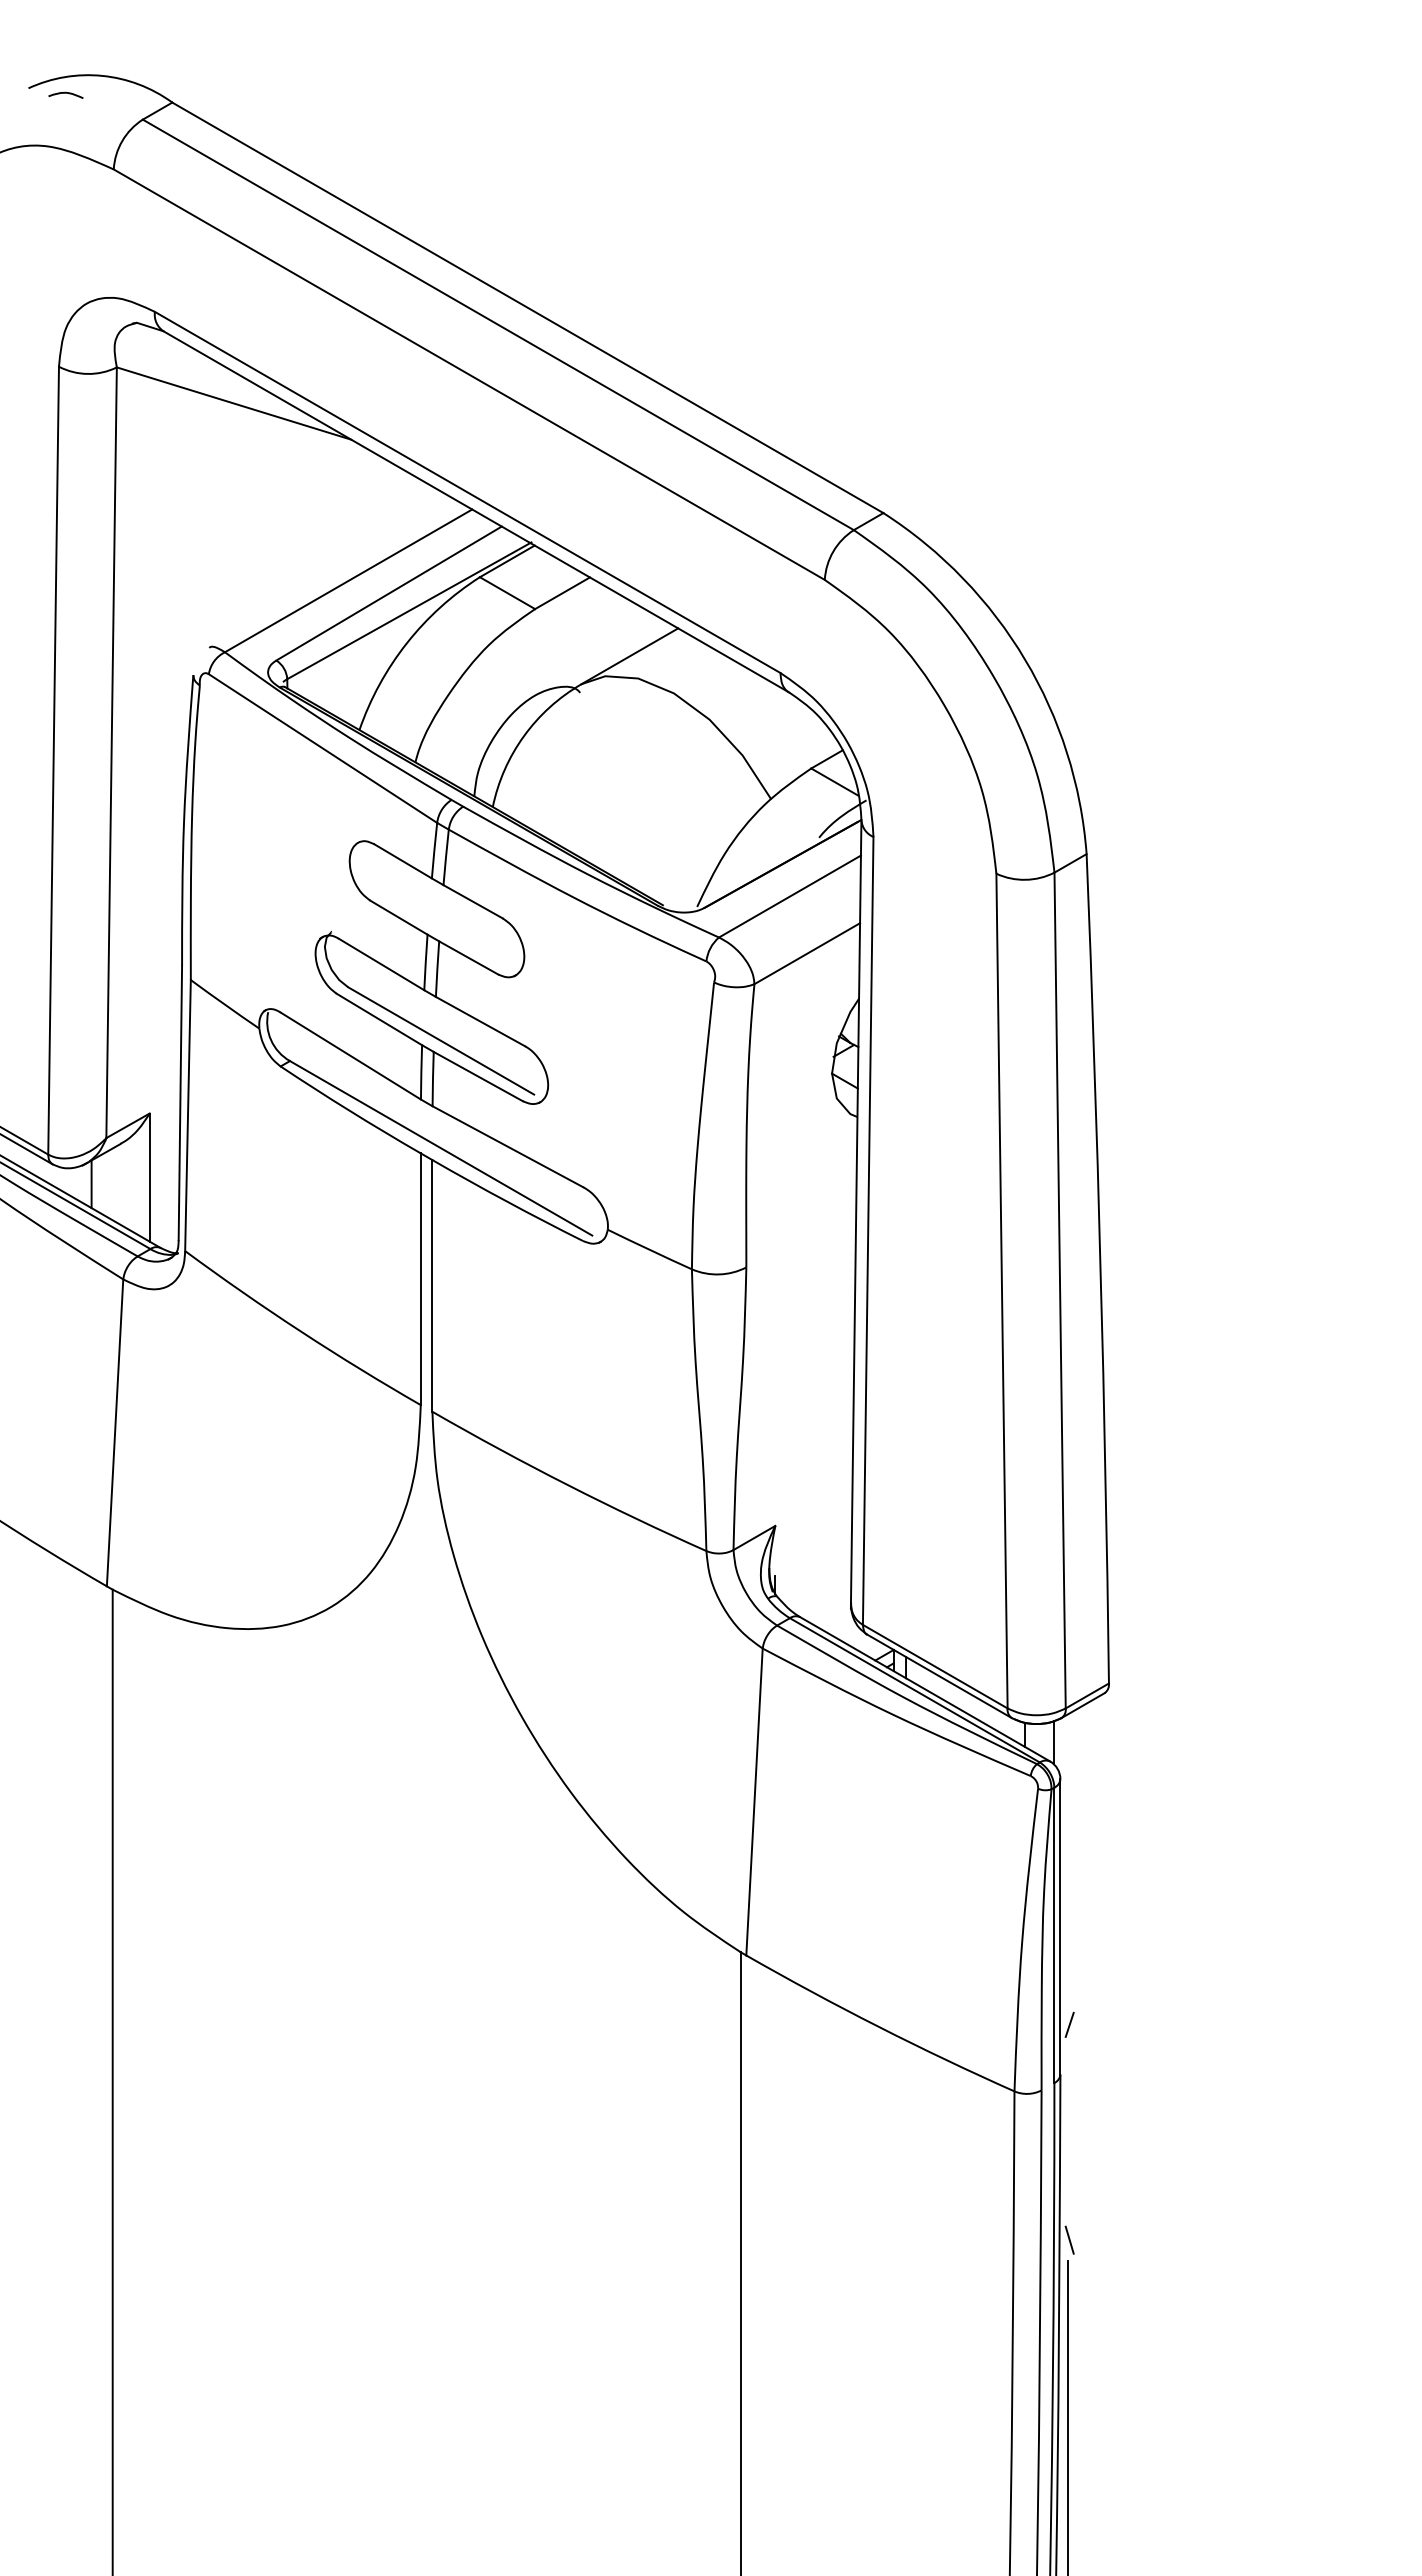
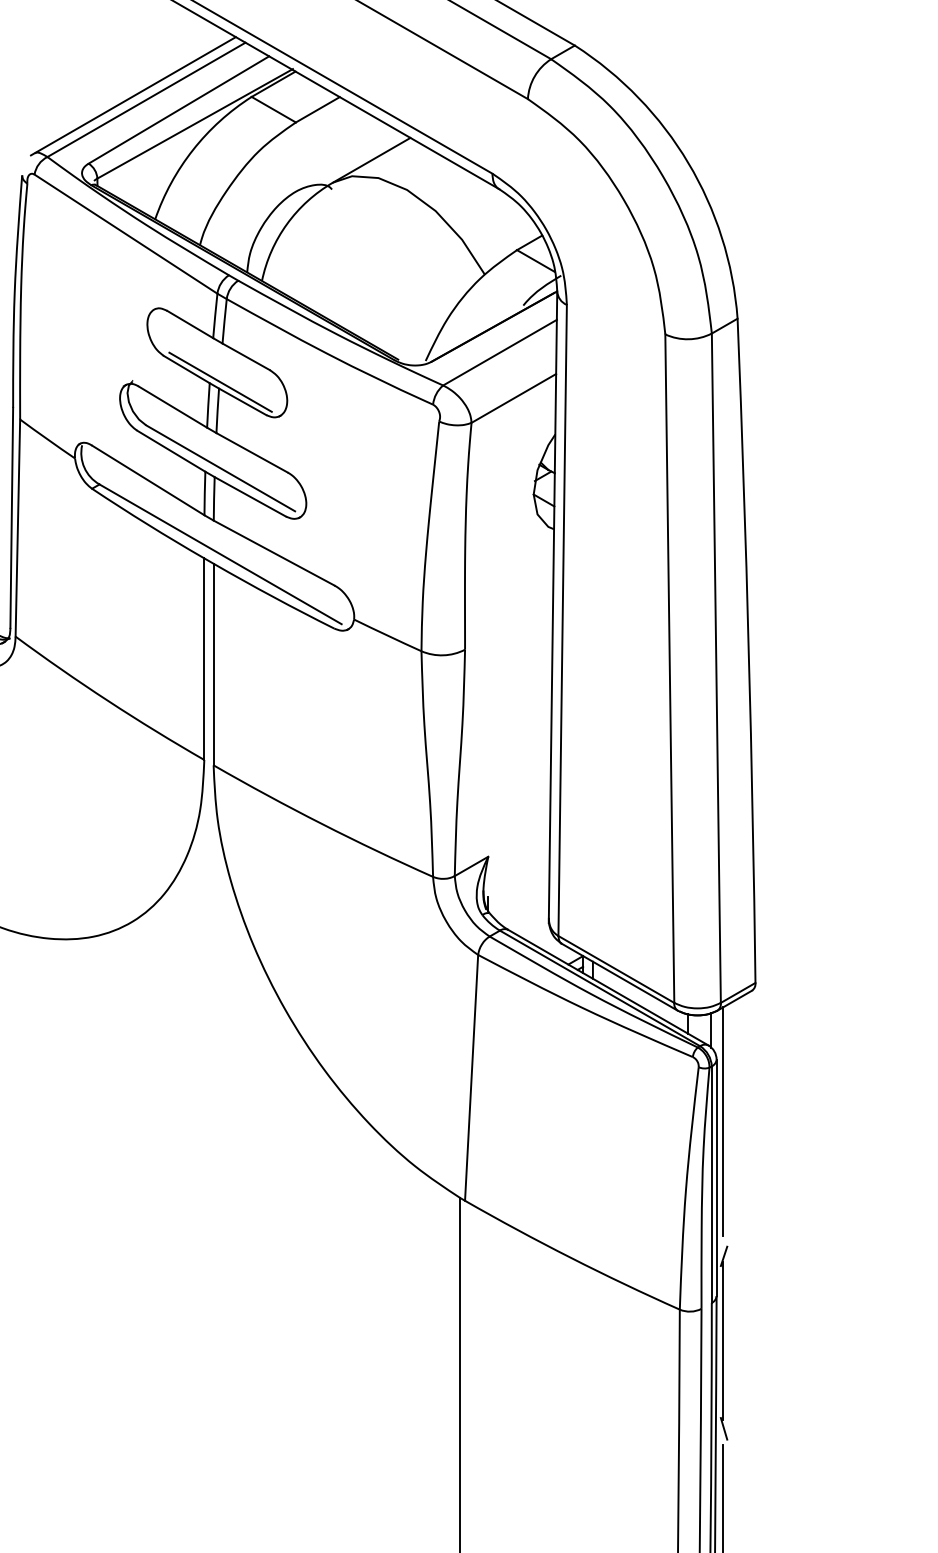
line: (332, 576) -> (133, 96), added
line: (441, 933) -> (220, 382), added
line: (1068, 1856) -> (723, 1121), added
line: (1068, 2130) -> (723, 1340), added

